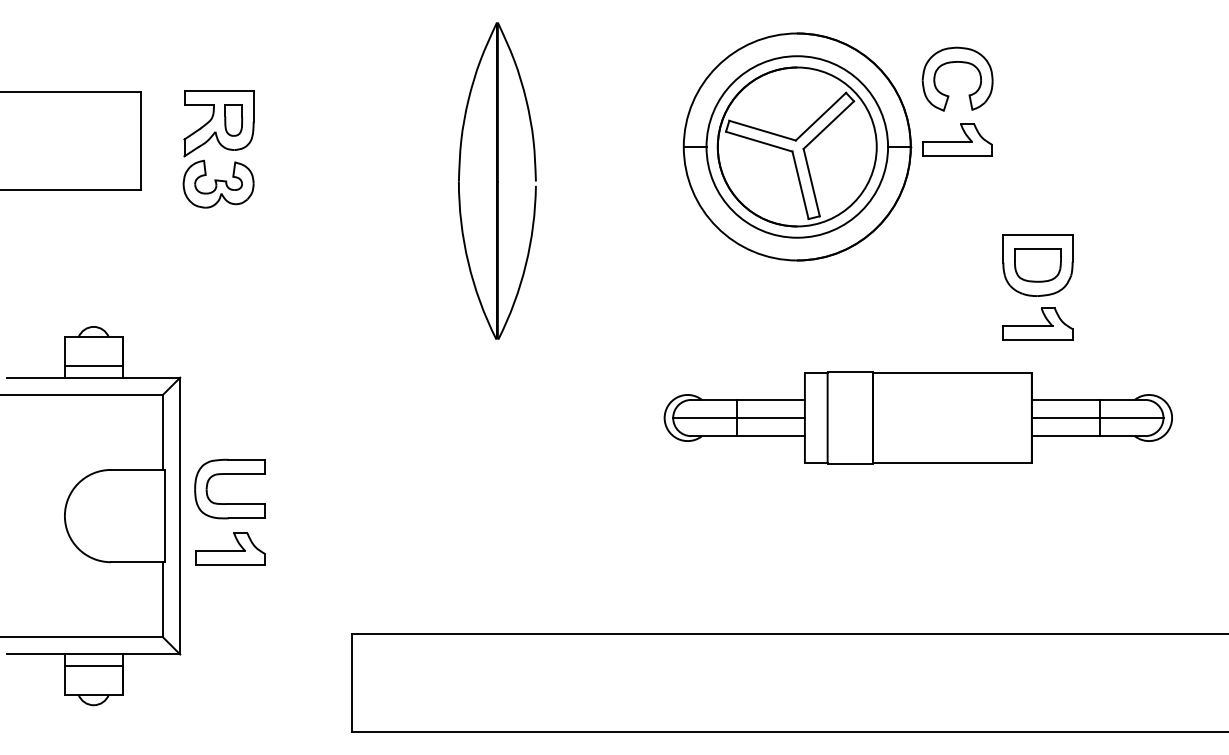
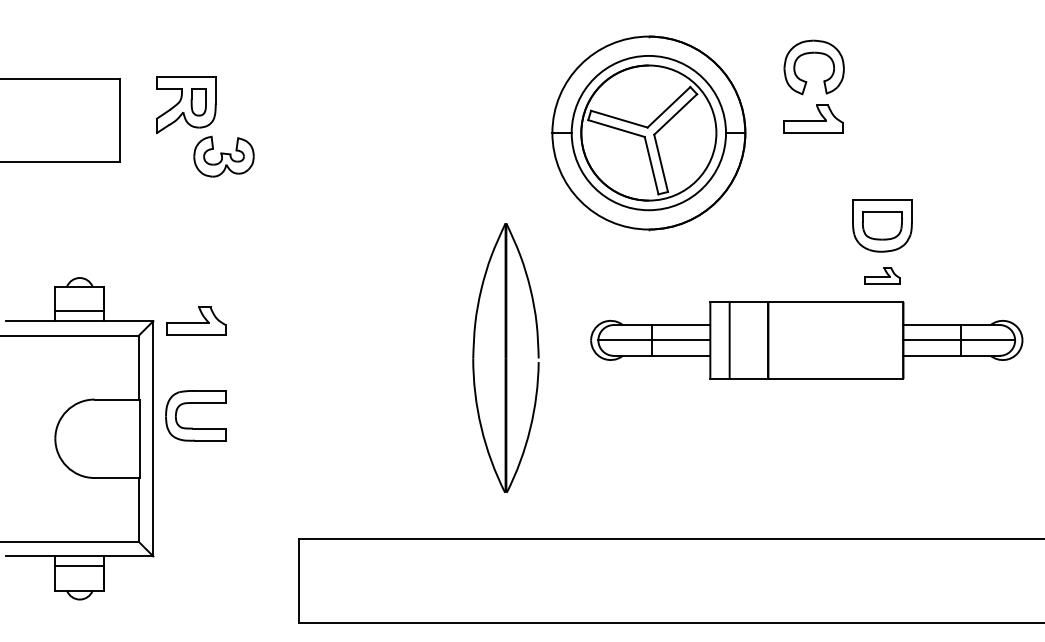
part: (796, 147) -> (648, 133), moved
part: (496, 180) -> (505, 357), moved
part: (218, 183) -> (223, 156), moved
part: (1038, 323) -> (882, 275), size x0.6
part: (918, 418) -> (806, 340), moved
part: (230, 548) -> (196, 320), moved

